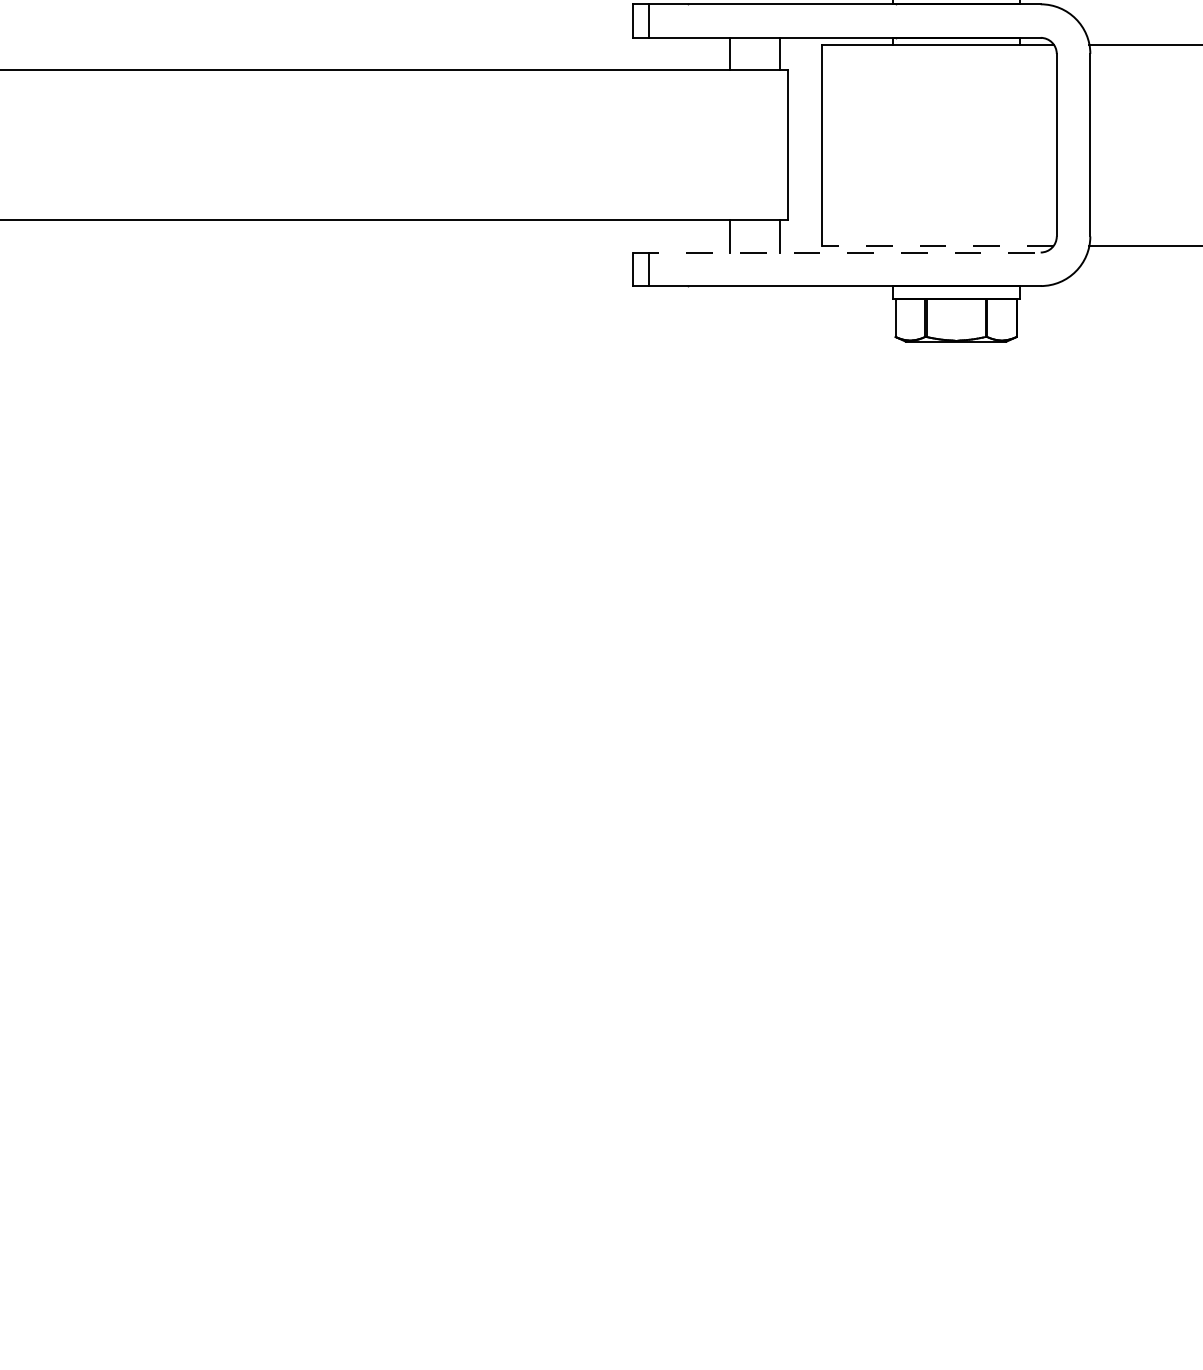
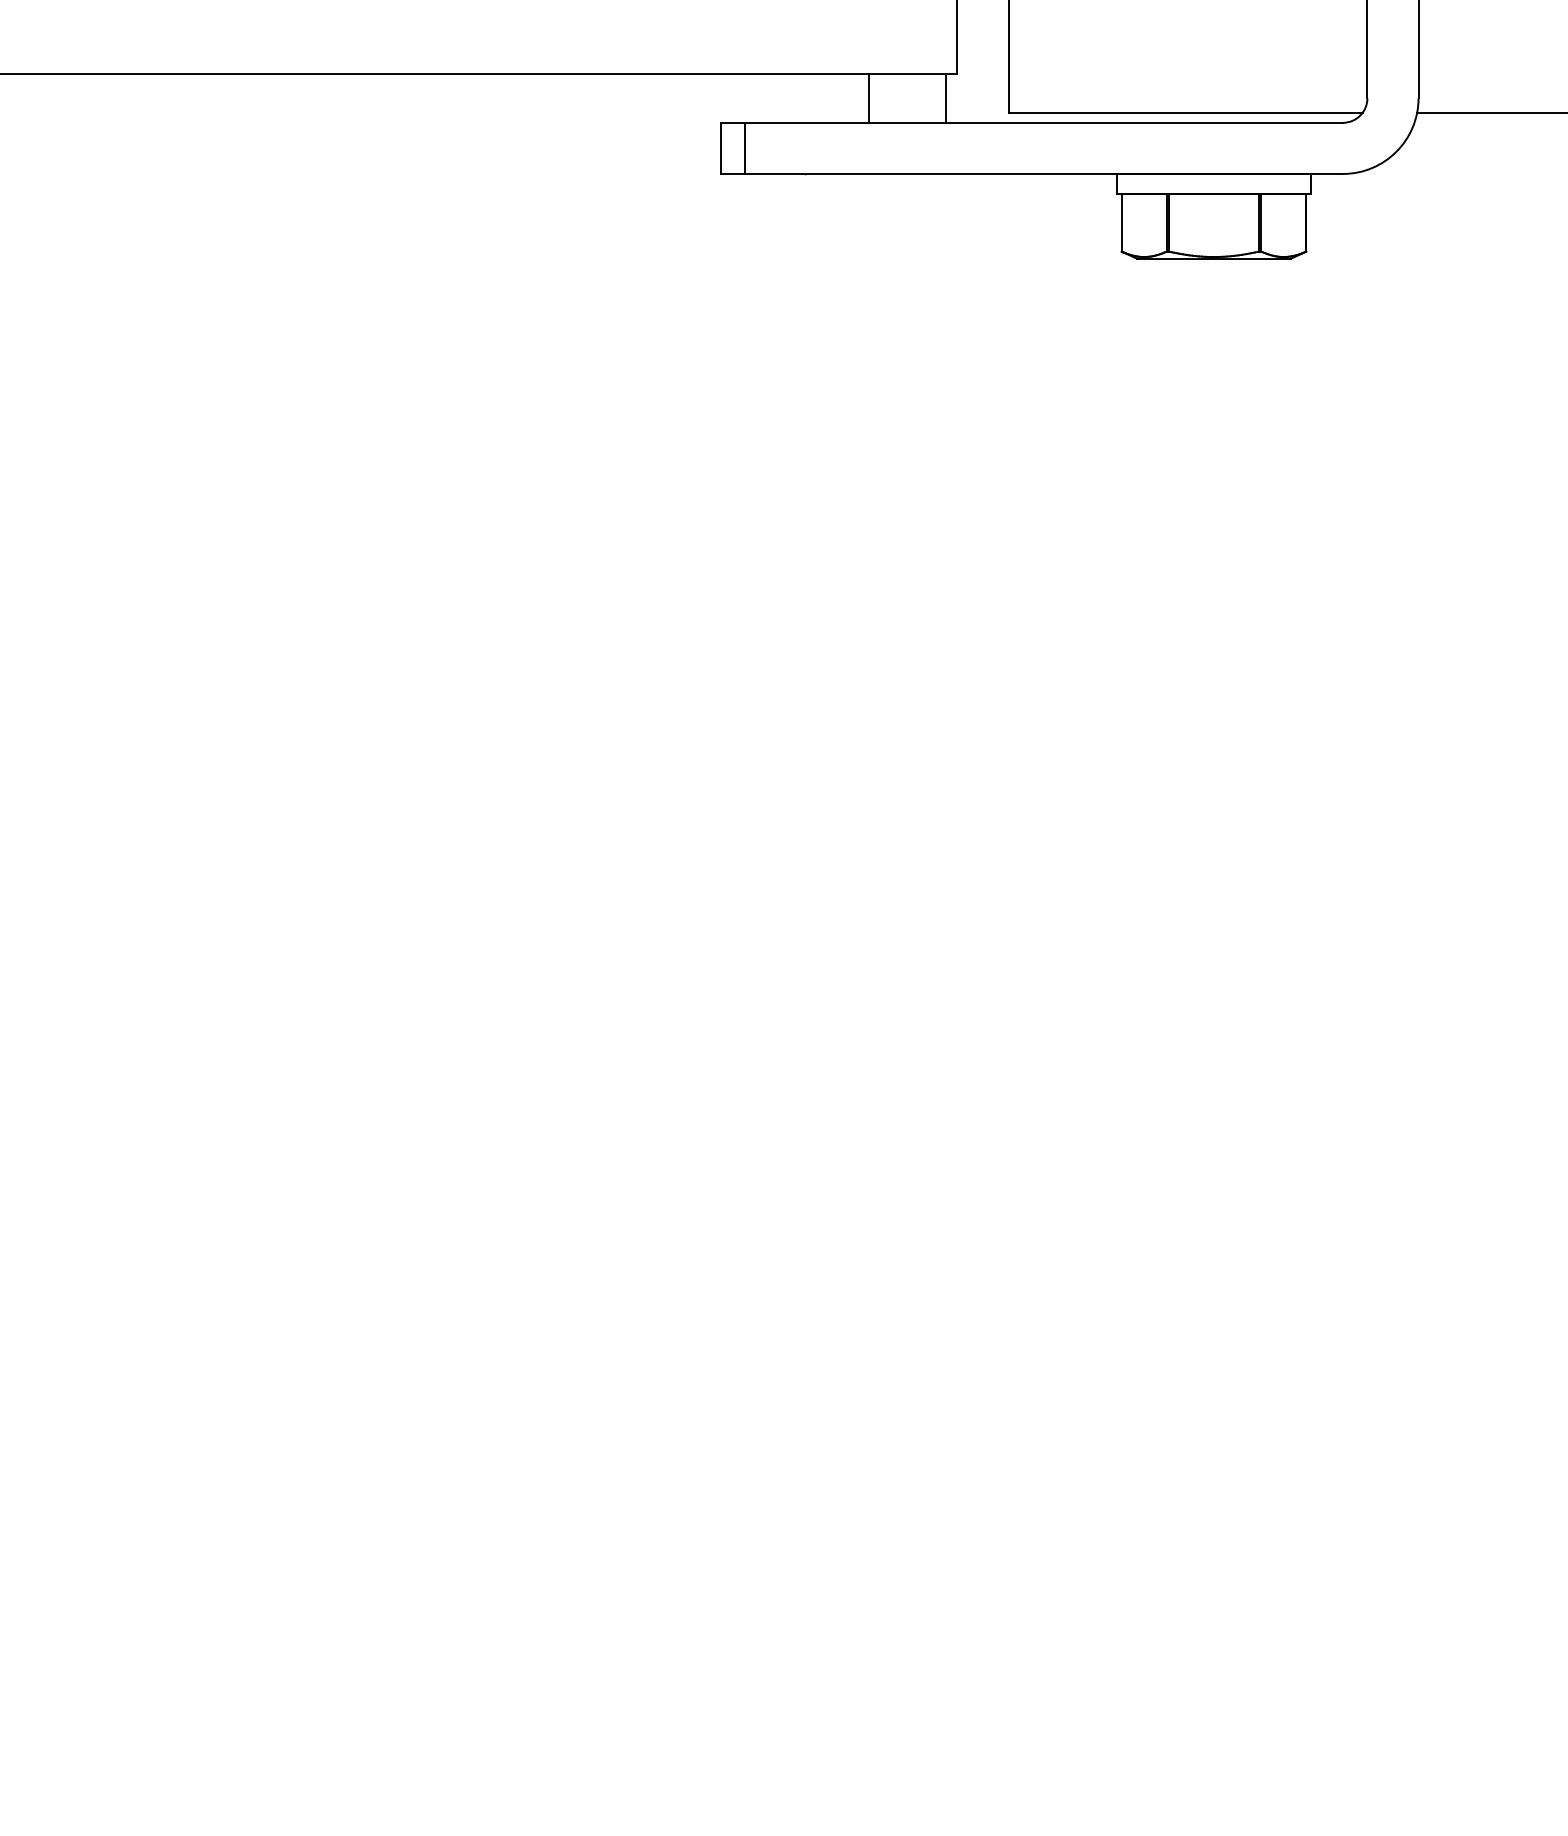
line: (937, 245) -> (1185, 112), dashed -> solid
line: (837, 252) -> (1033, 122), dashed -> solid

